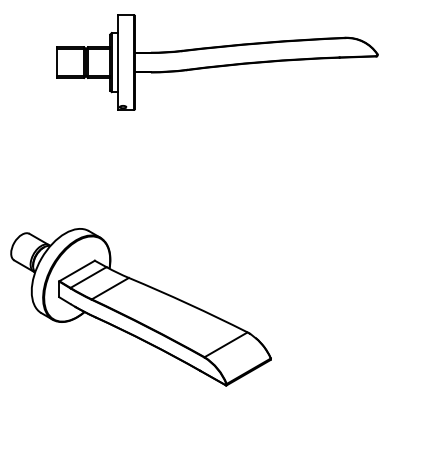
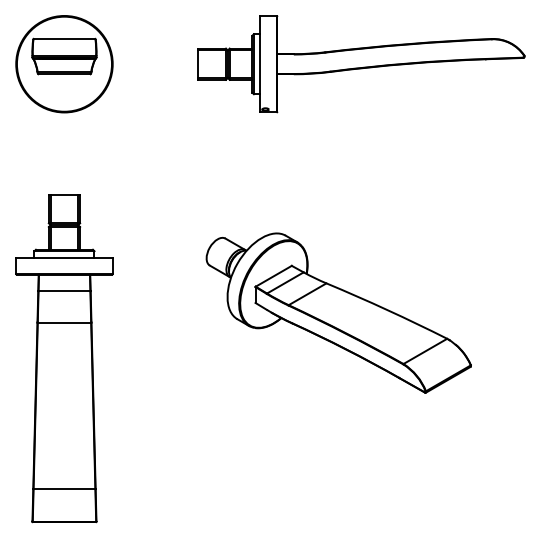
part: (140, 306) -> (338, 312), moved

